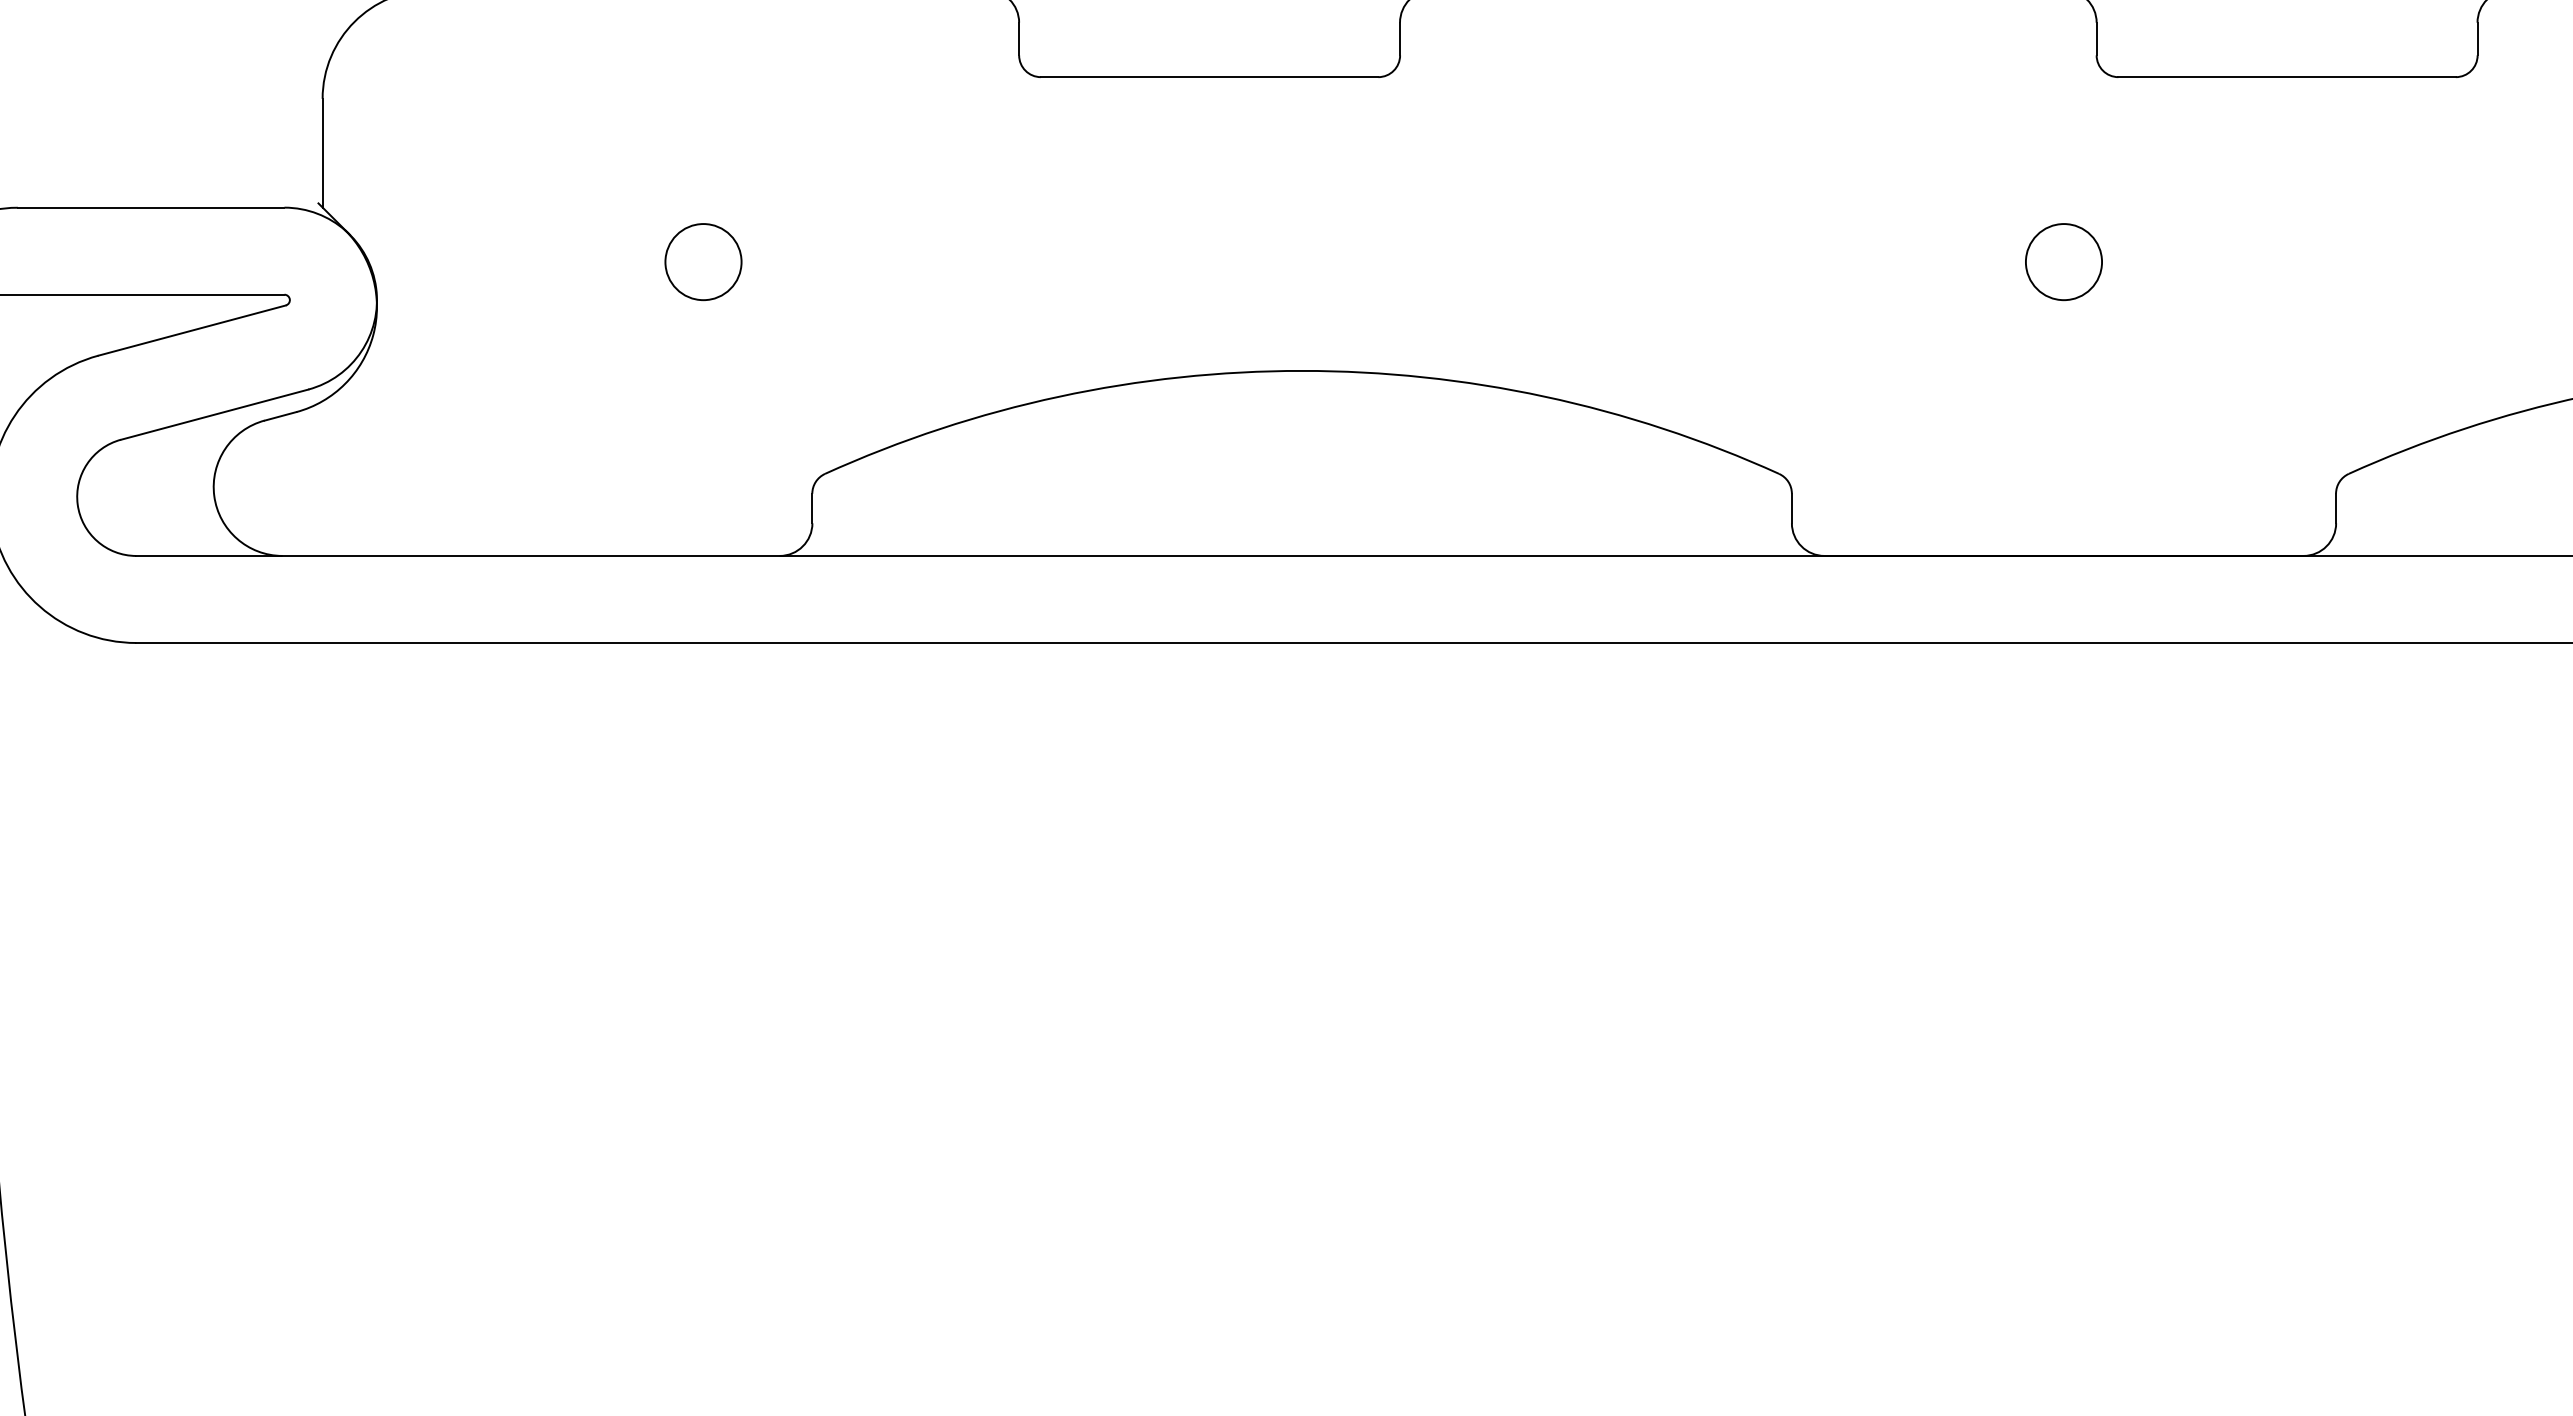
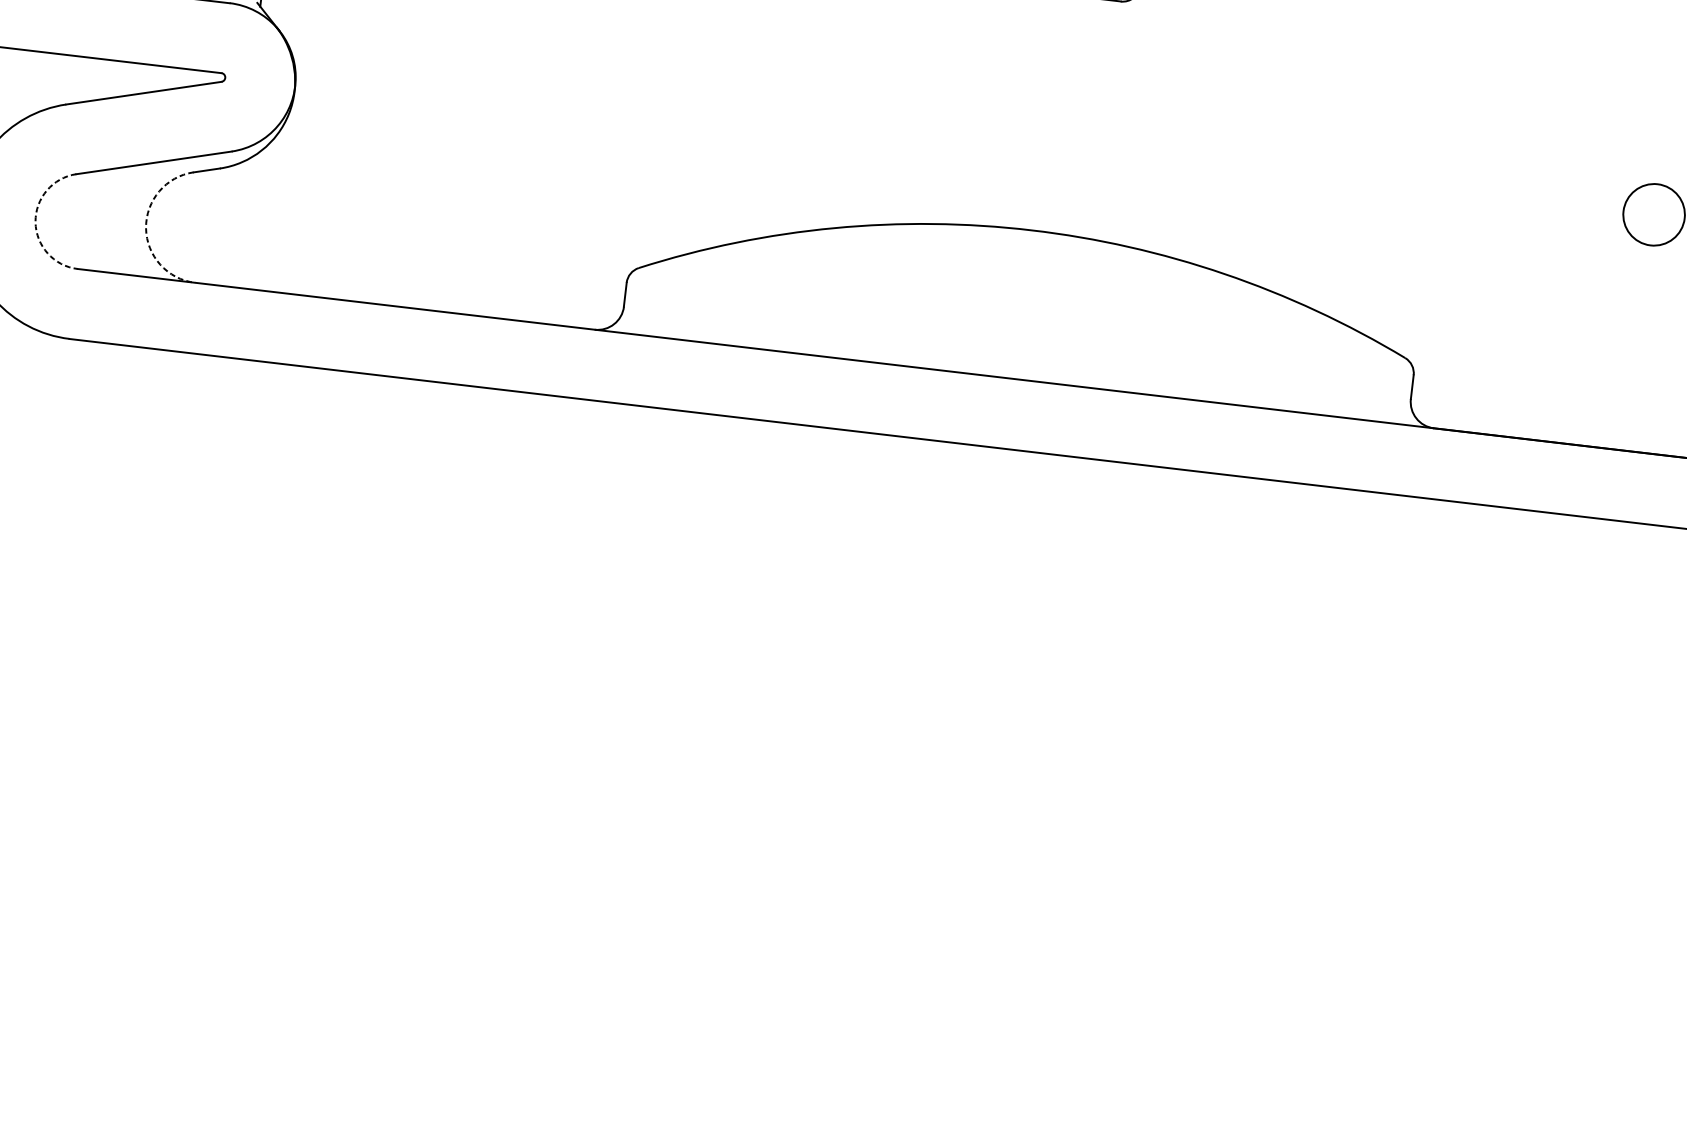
circle: (703, 262) -> (561, 86), removed
arc: (214, 496) -> (146, 228), solid -> dashed
arc: (77, 504) -> (35, 222), solid -> dashed

